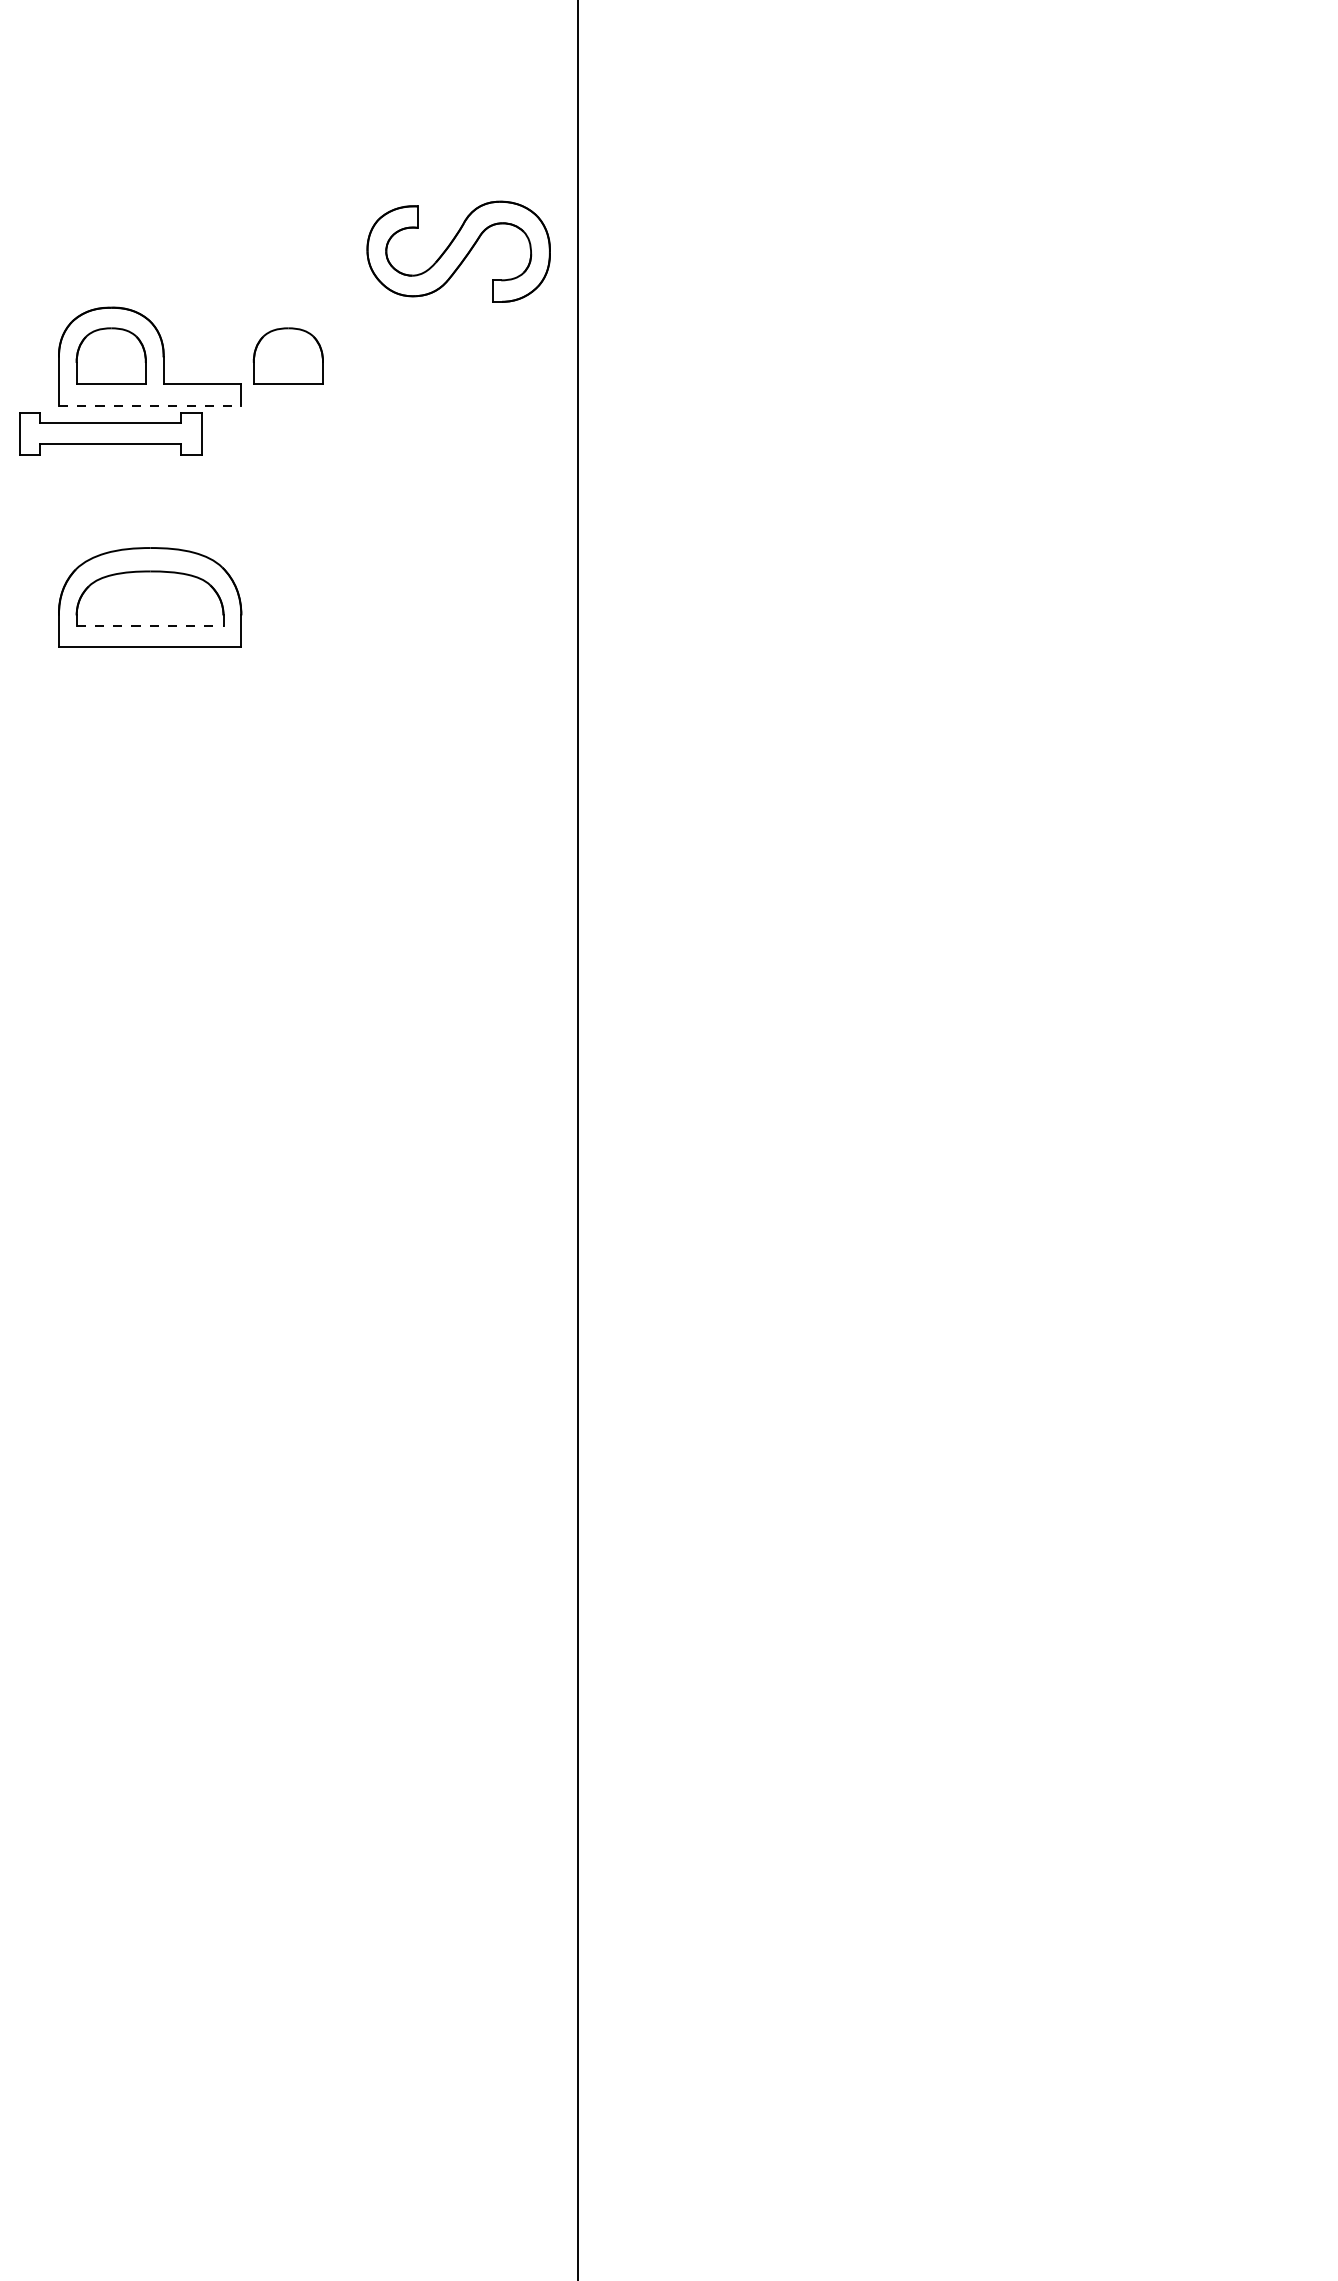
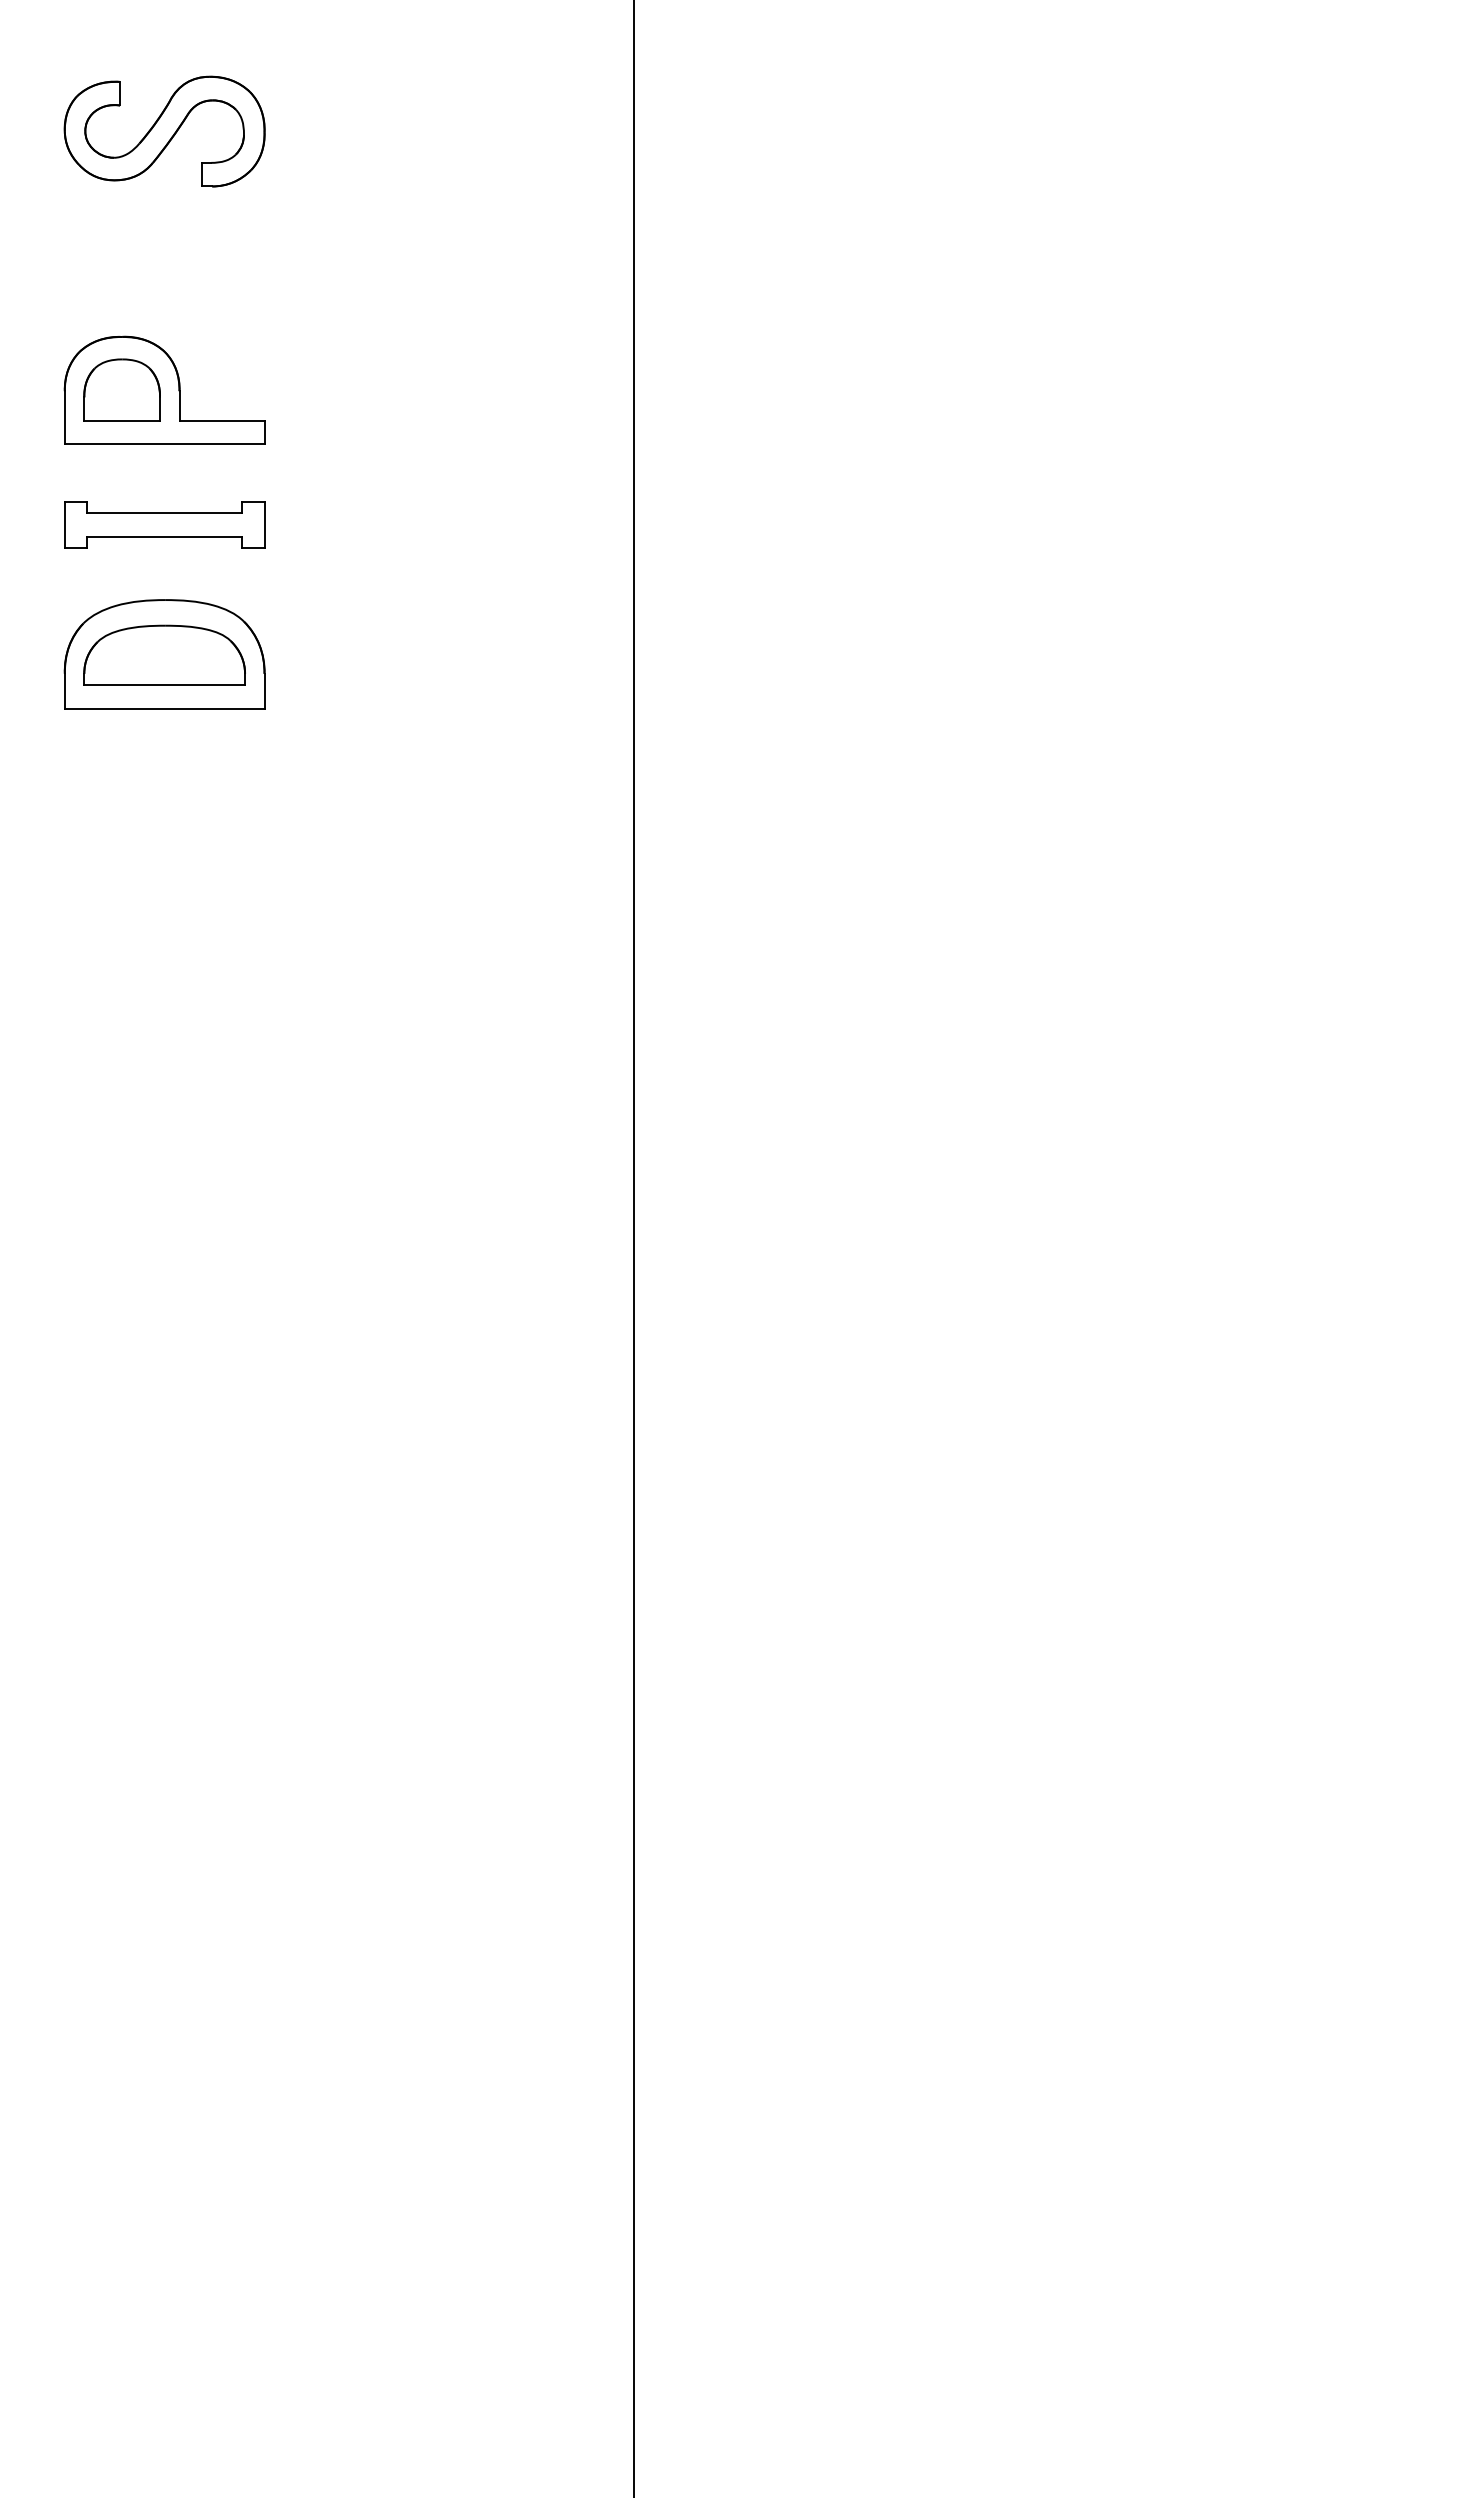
part: (458, 251) -> (164, 131), moved
part: (287, 355) -> (315, 389), removed
line: (149, 405) -> (164, 444), dashed -> solid
part: (110, 433) -> (164, 524), moved
line: (150, 626) -> (165, 685), dashed -> solid

